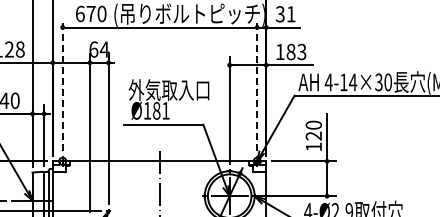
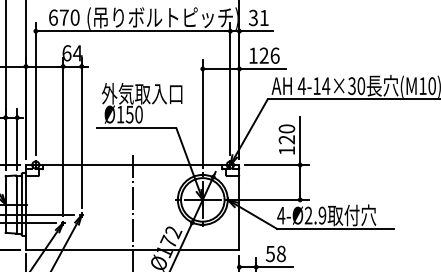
text: (296, 51) -> (269, 55), 183 -> 126
line: (62, 84) -> (35, 88), dashed -> solid
line: (257, 84) -> (230, 88), dashed -> solid
text: (160, 110) -> (133, 114), Ø181 -> Ø150

